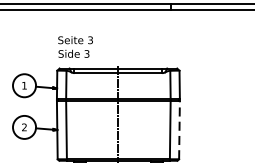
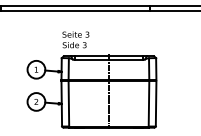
line: (179, 129) -> (156, 103), dashed -> solid

